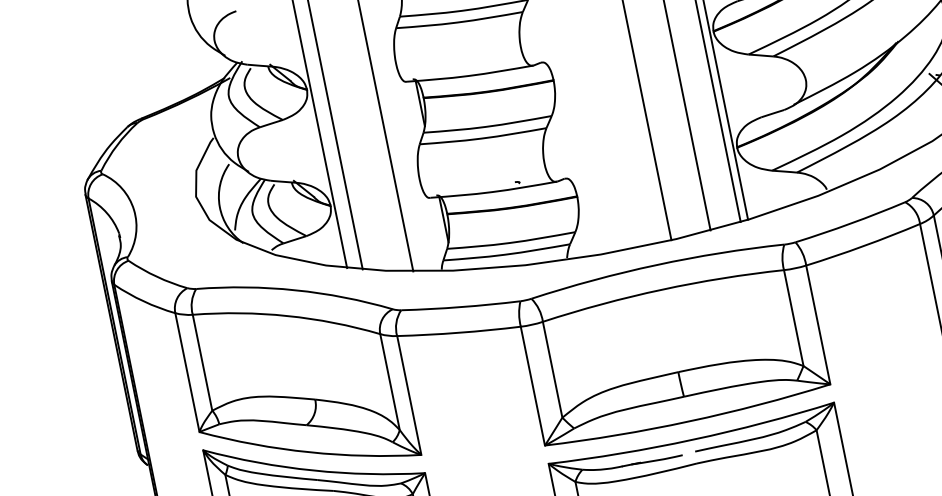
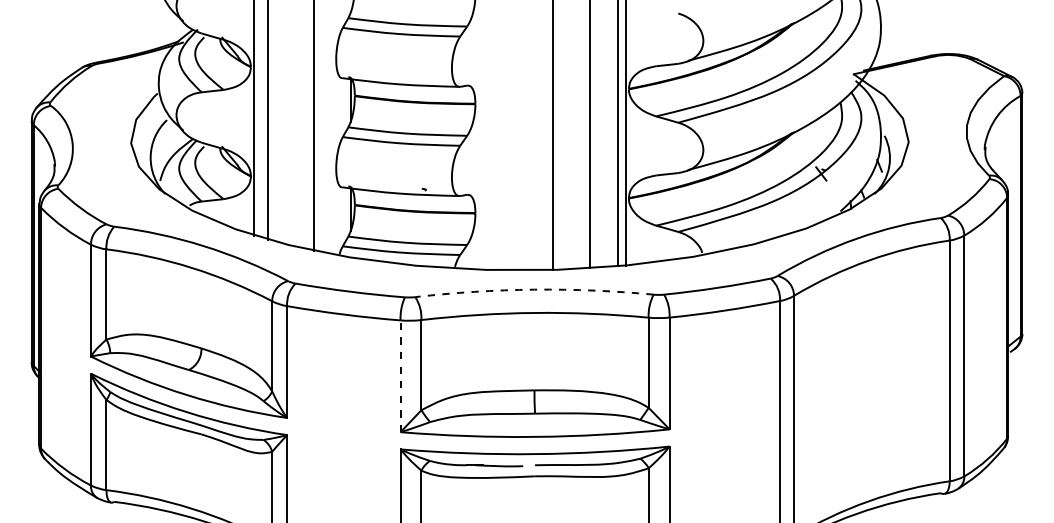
arc: (656, 264) -> (534, 289), solid -> dashed
line: (532, 386) -> (400, 376), solid -> dashed

